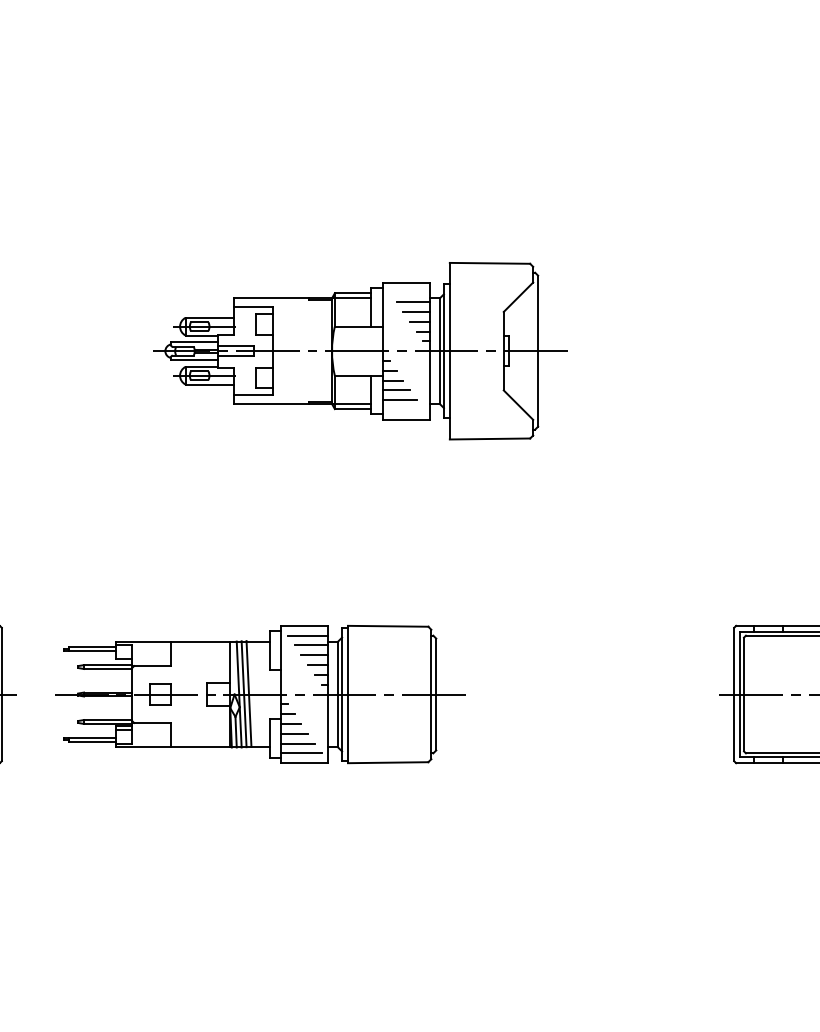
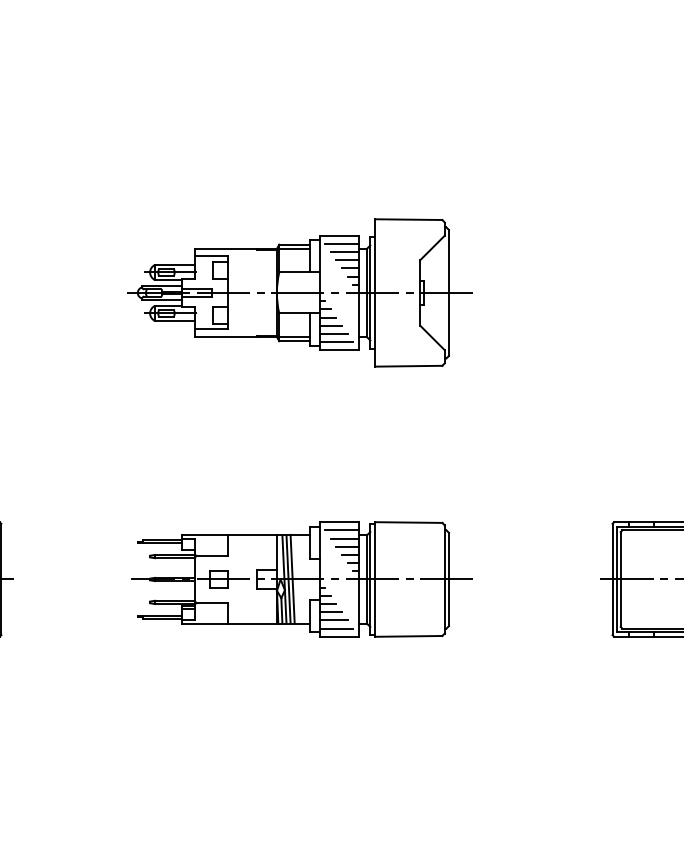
line: (409, 291) -> (341, 243), added
line: (403, 410) -> (336, 342), added
part: (259, 694) -> (301, 579), moved

